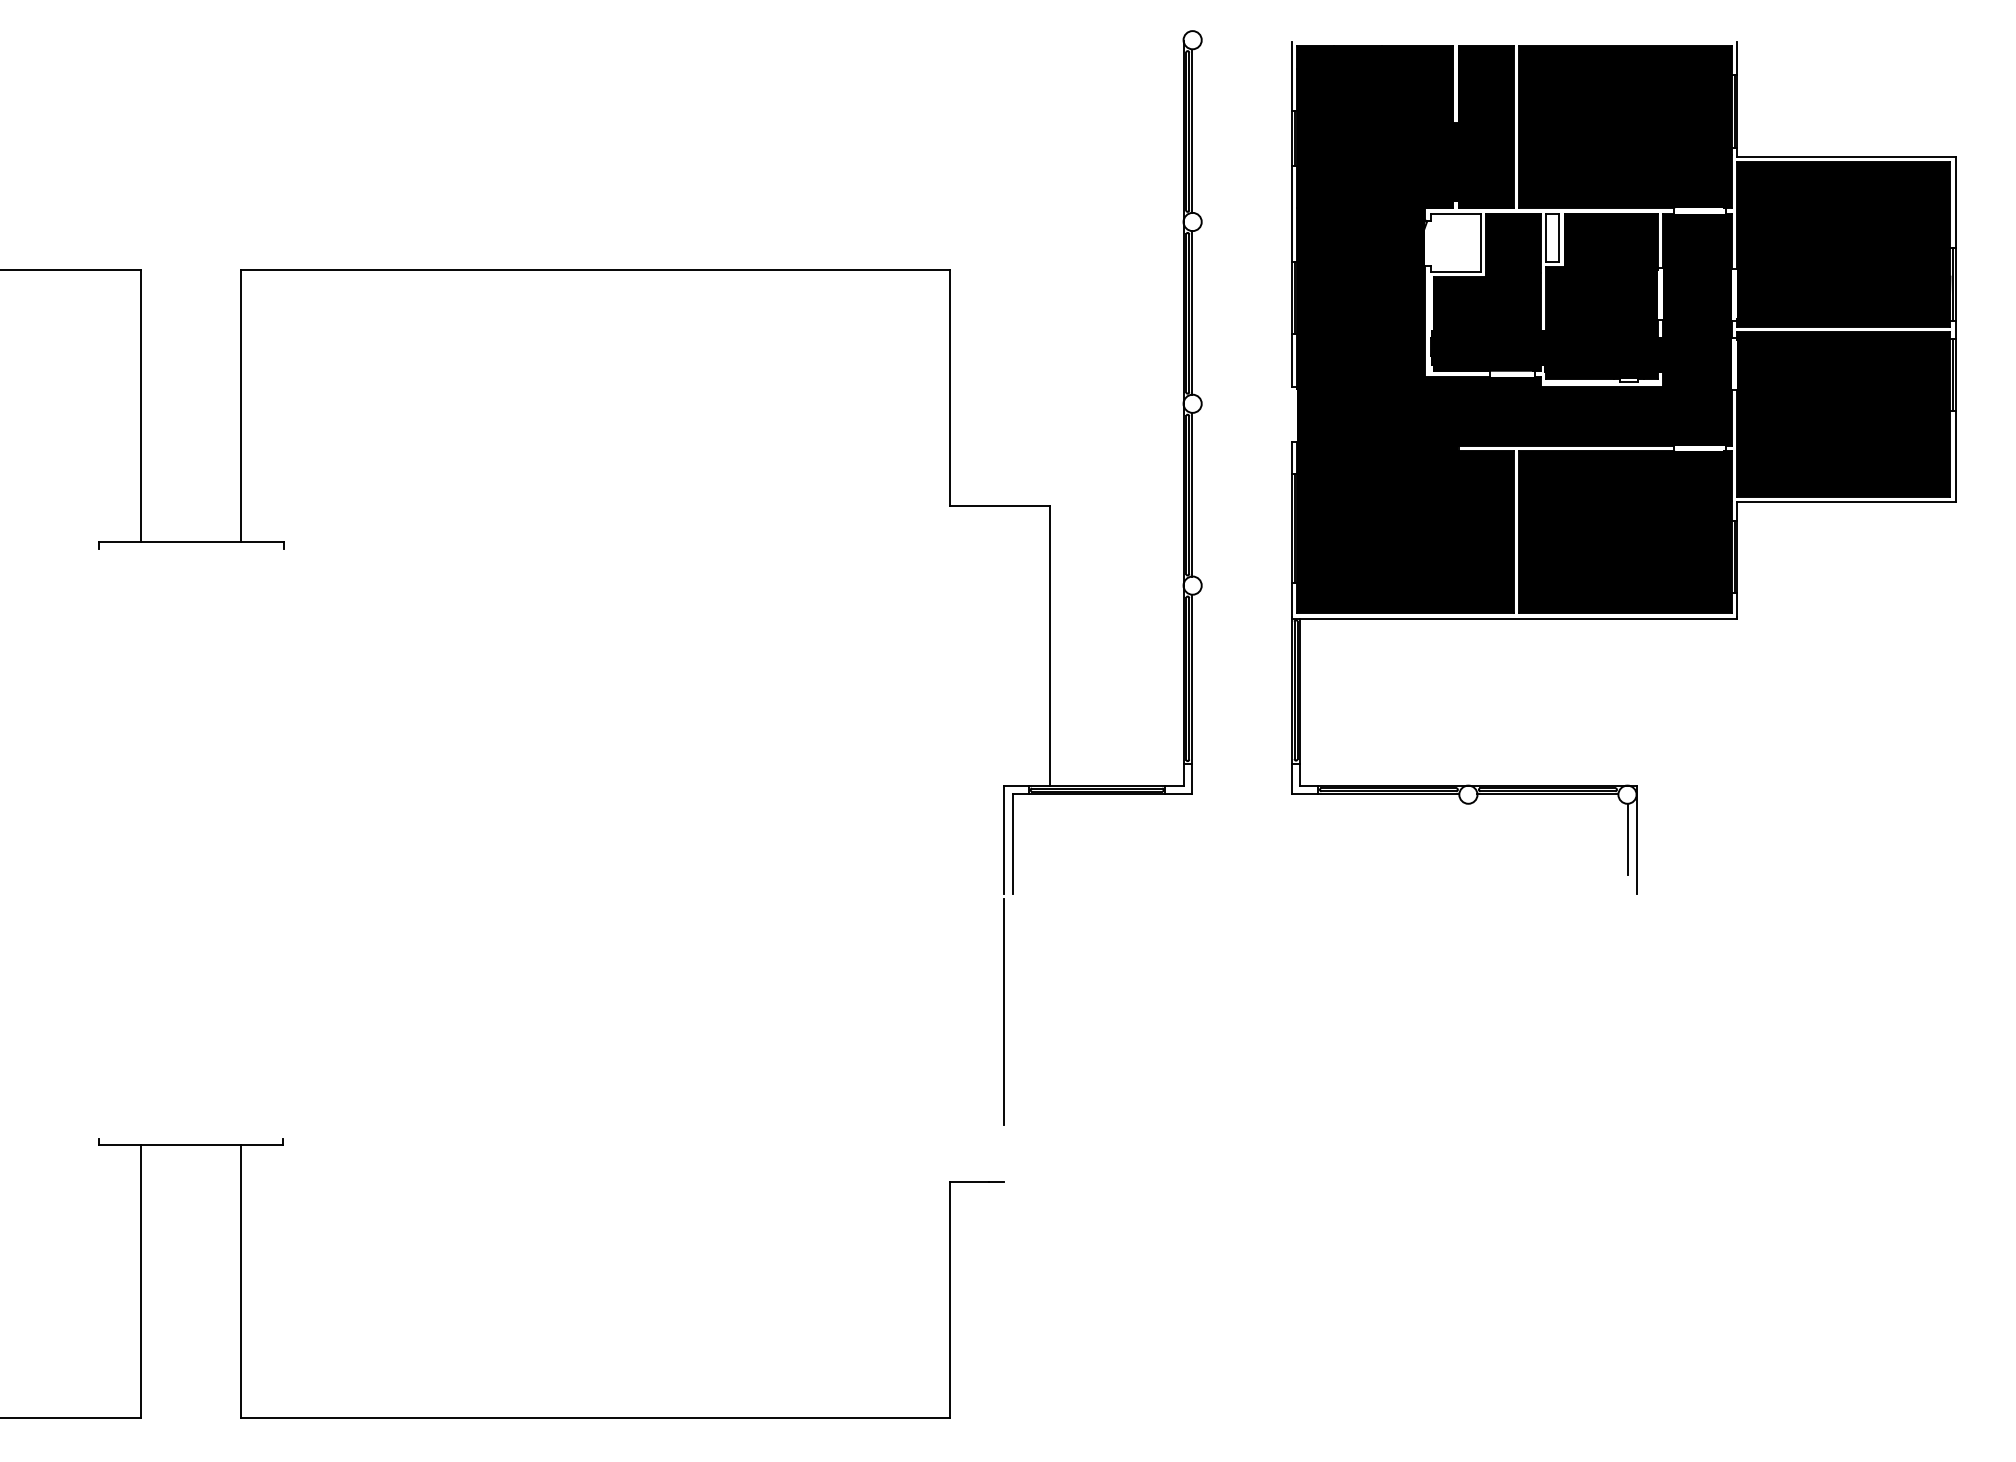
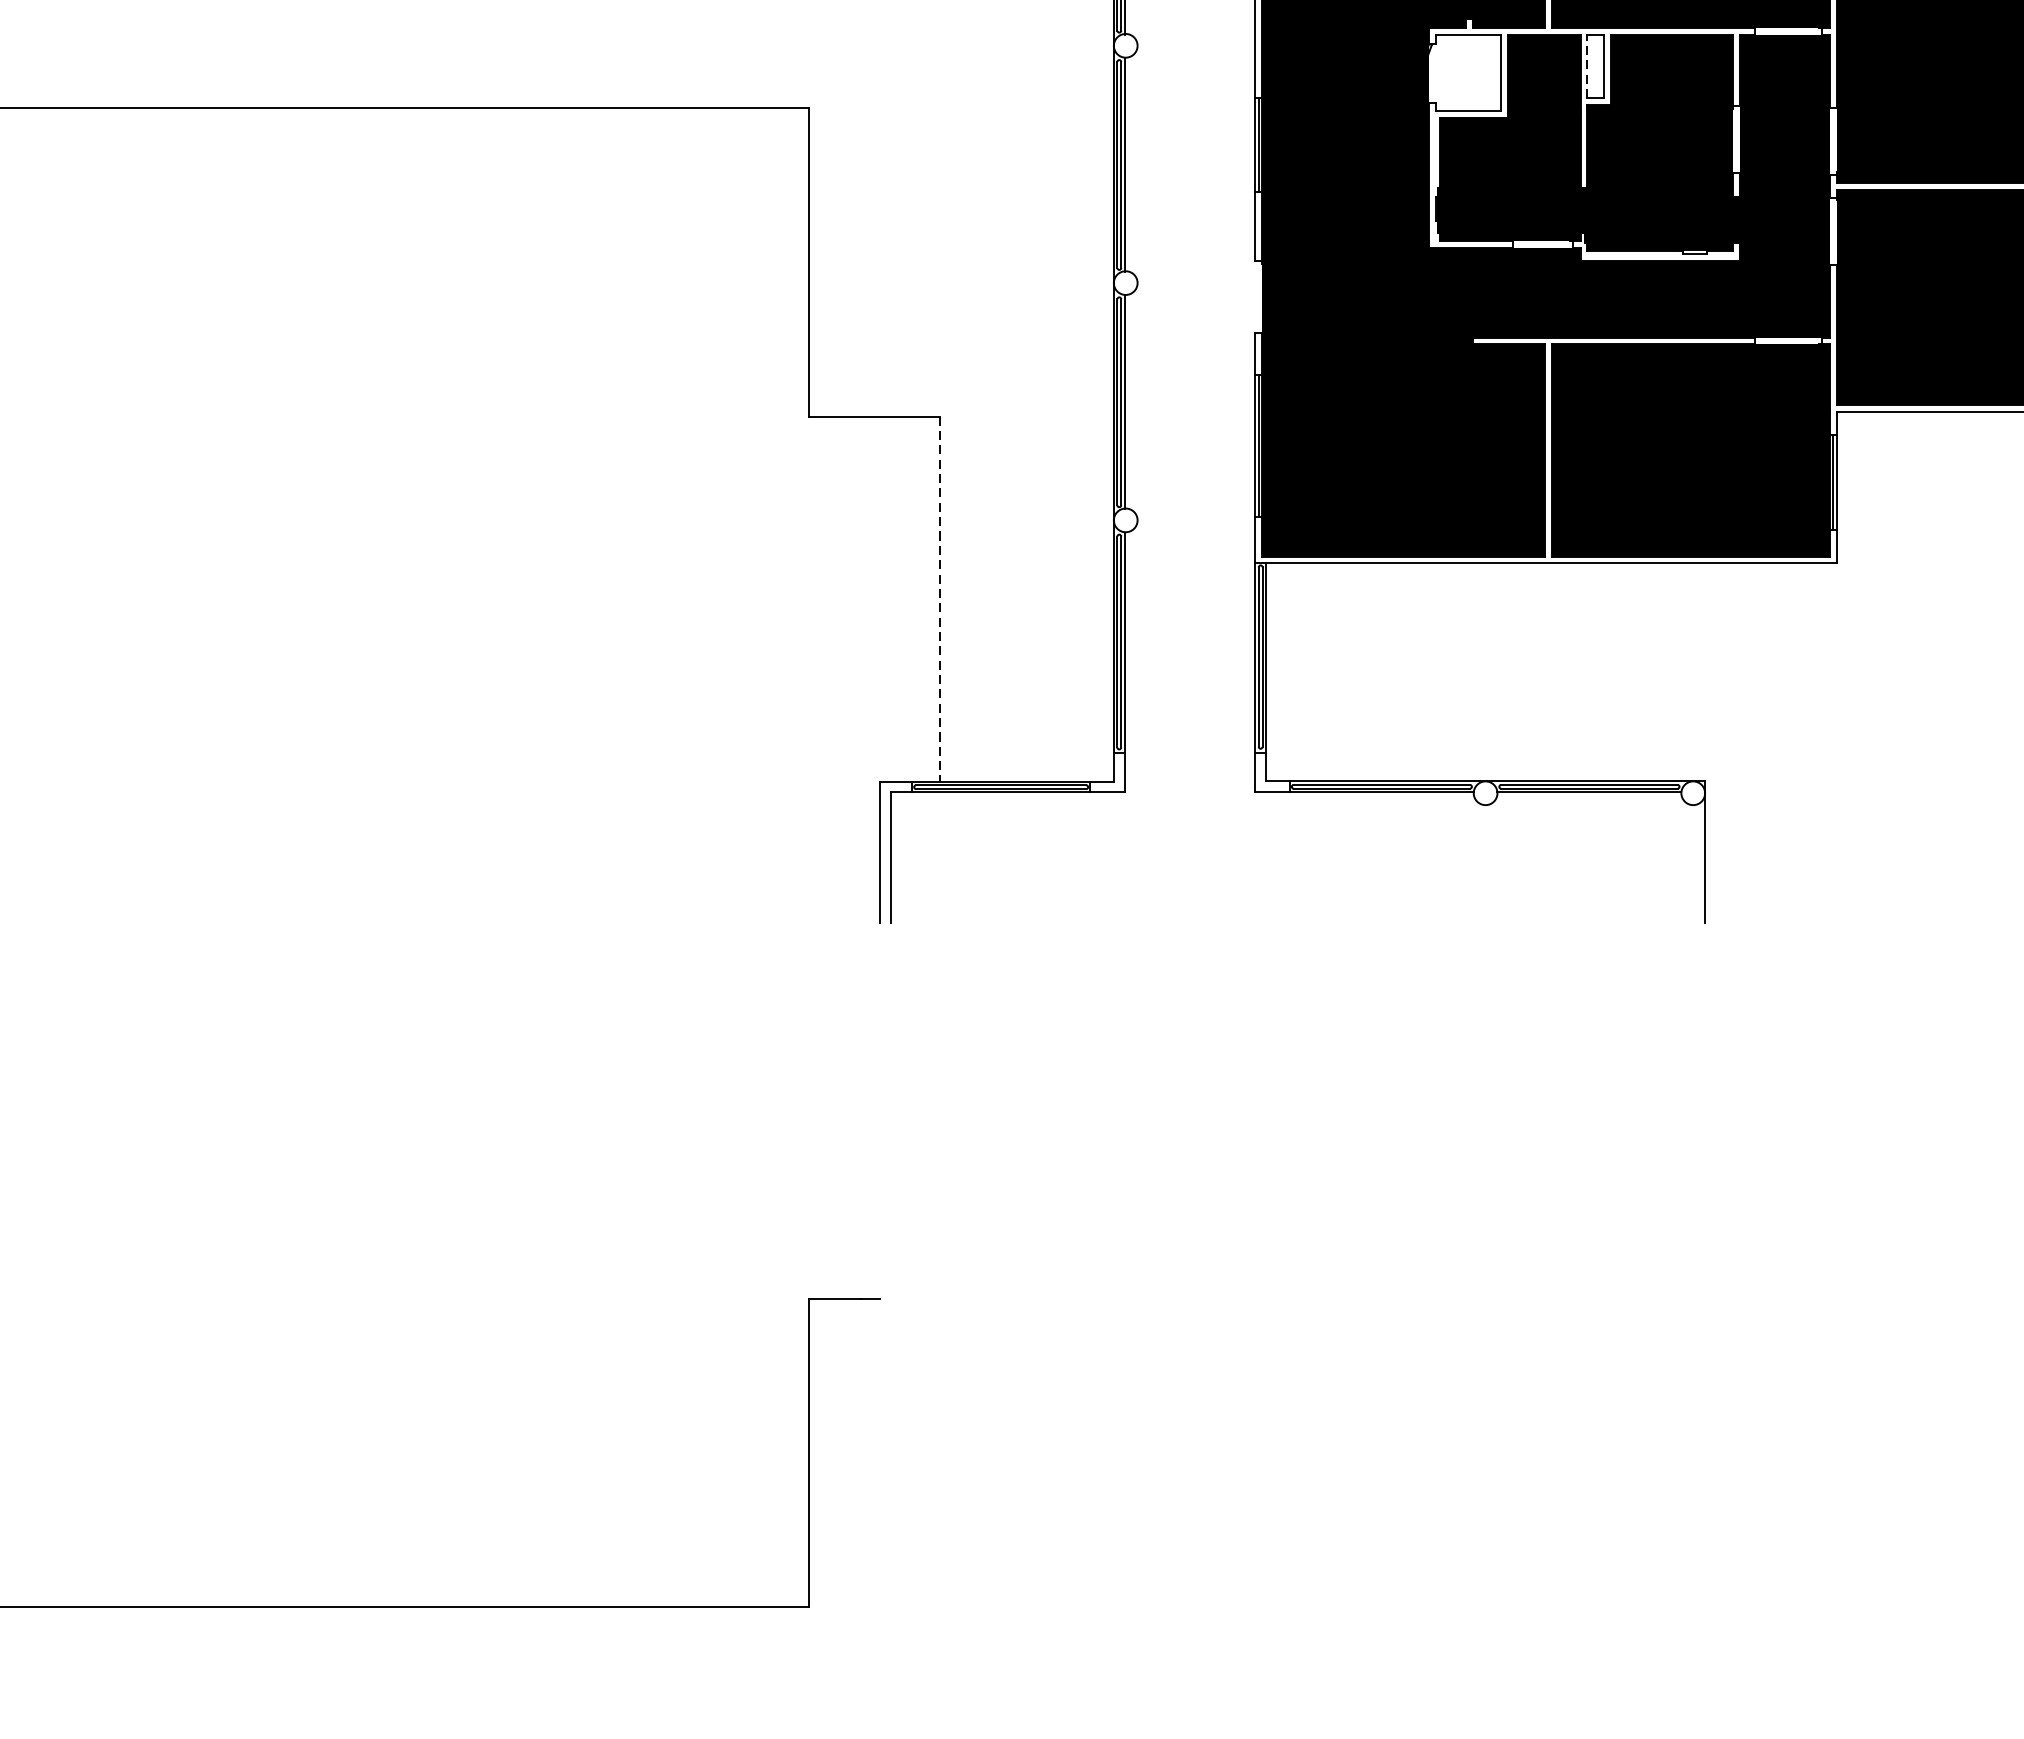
line: (1546, 237) -> (1587, 66), solid -> dashed
line: (1050, 646) -> (940, 599), solid -> dashed
line: (1628, 838) -> (1694, 850), removed
line: (1004, 1012) -> (880, 1077), removed

